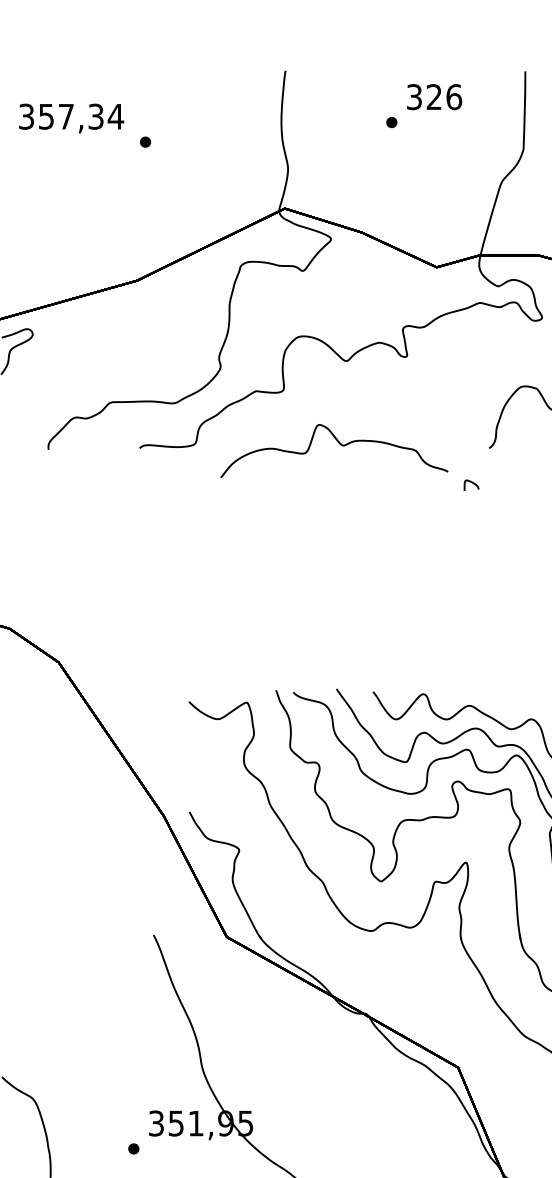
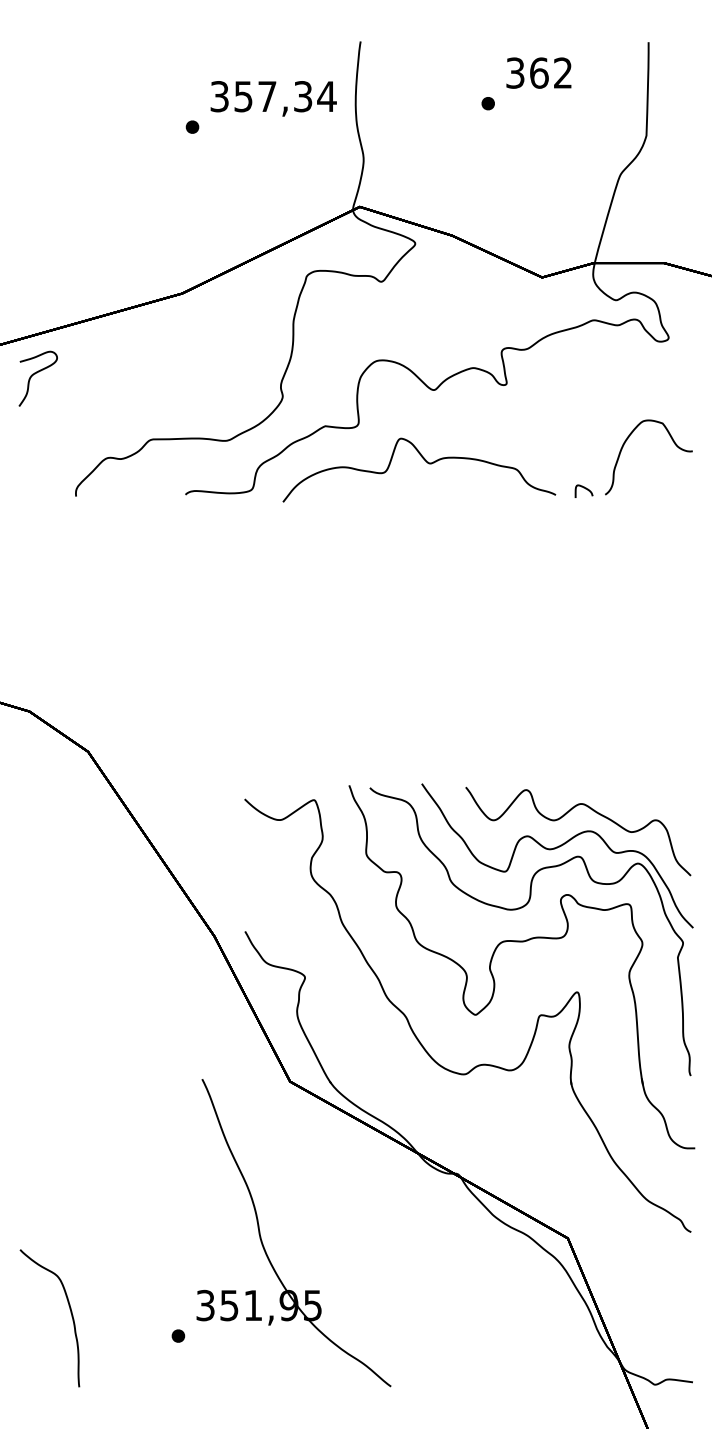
text: (444, 96) -> (551, 72), 326 -> 362
text: (71, 118) -> (273, 98), moved
curve: (340, 444) -> (426, 462), moved
curve: (471, 483) -> (583, 488), moved

